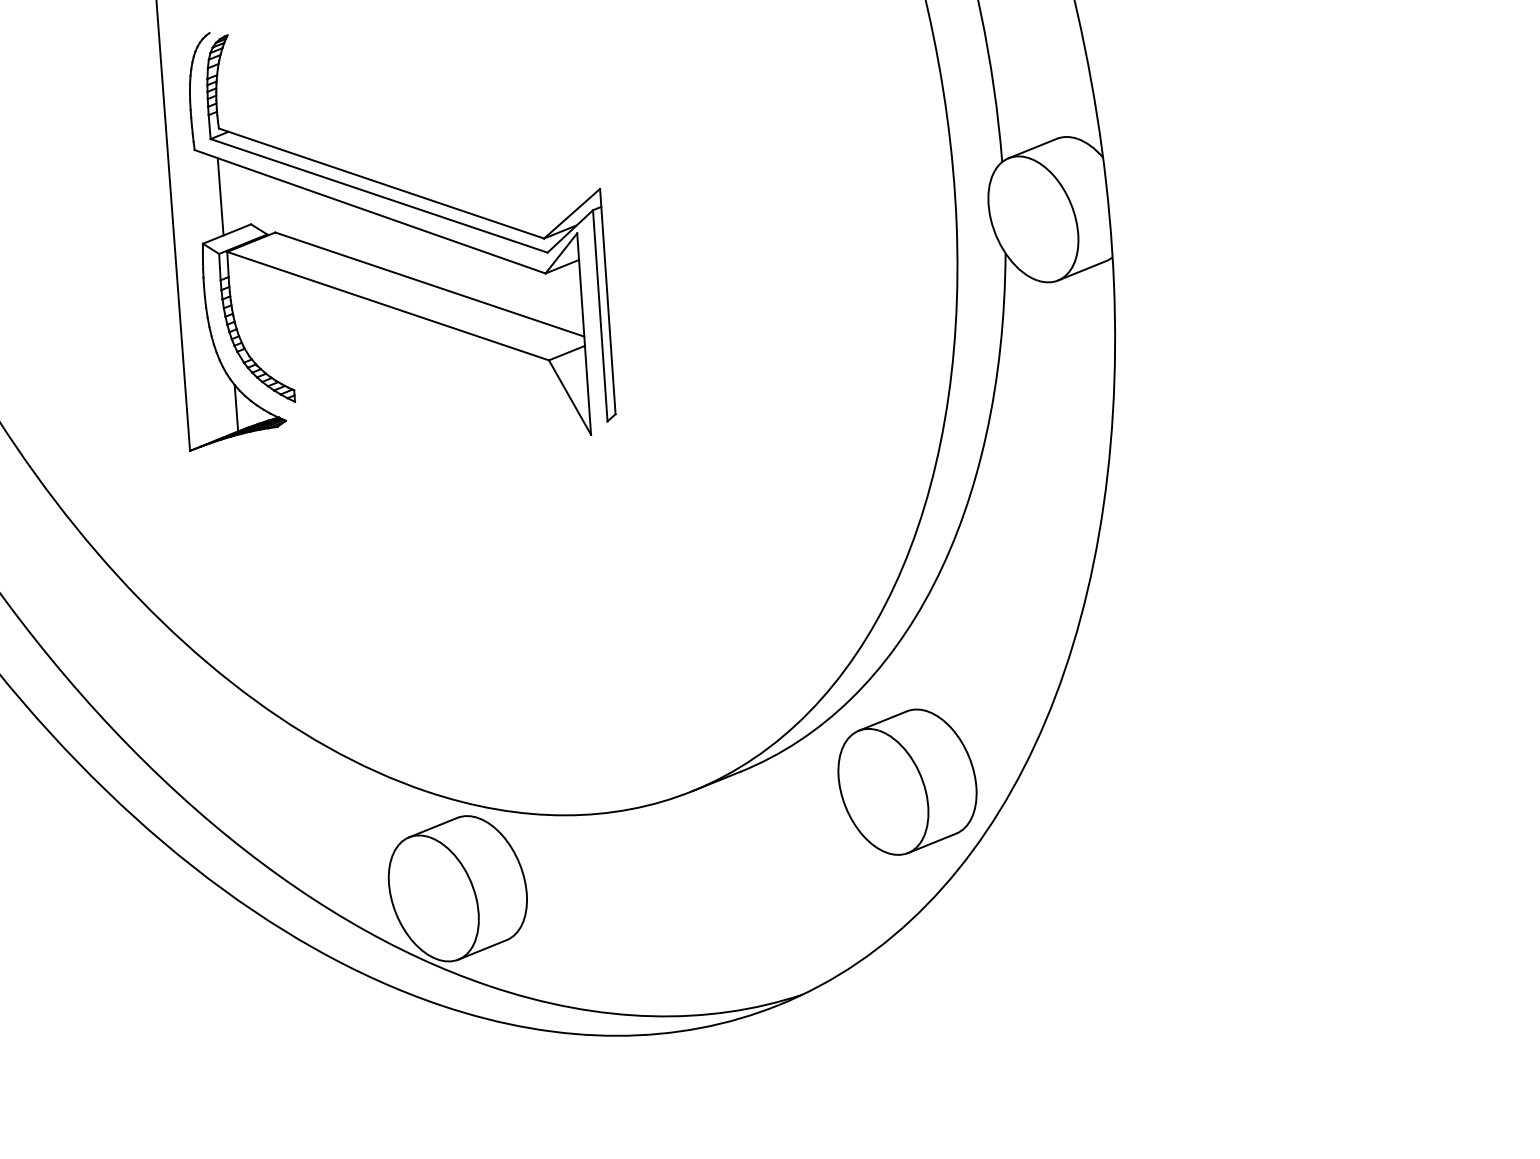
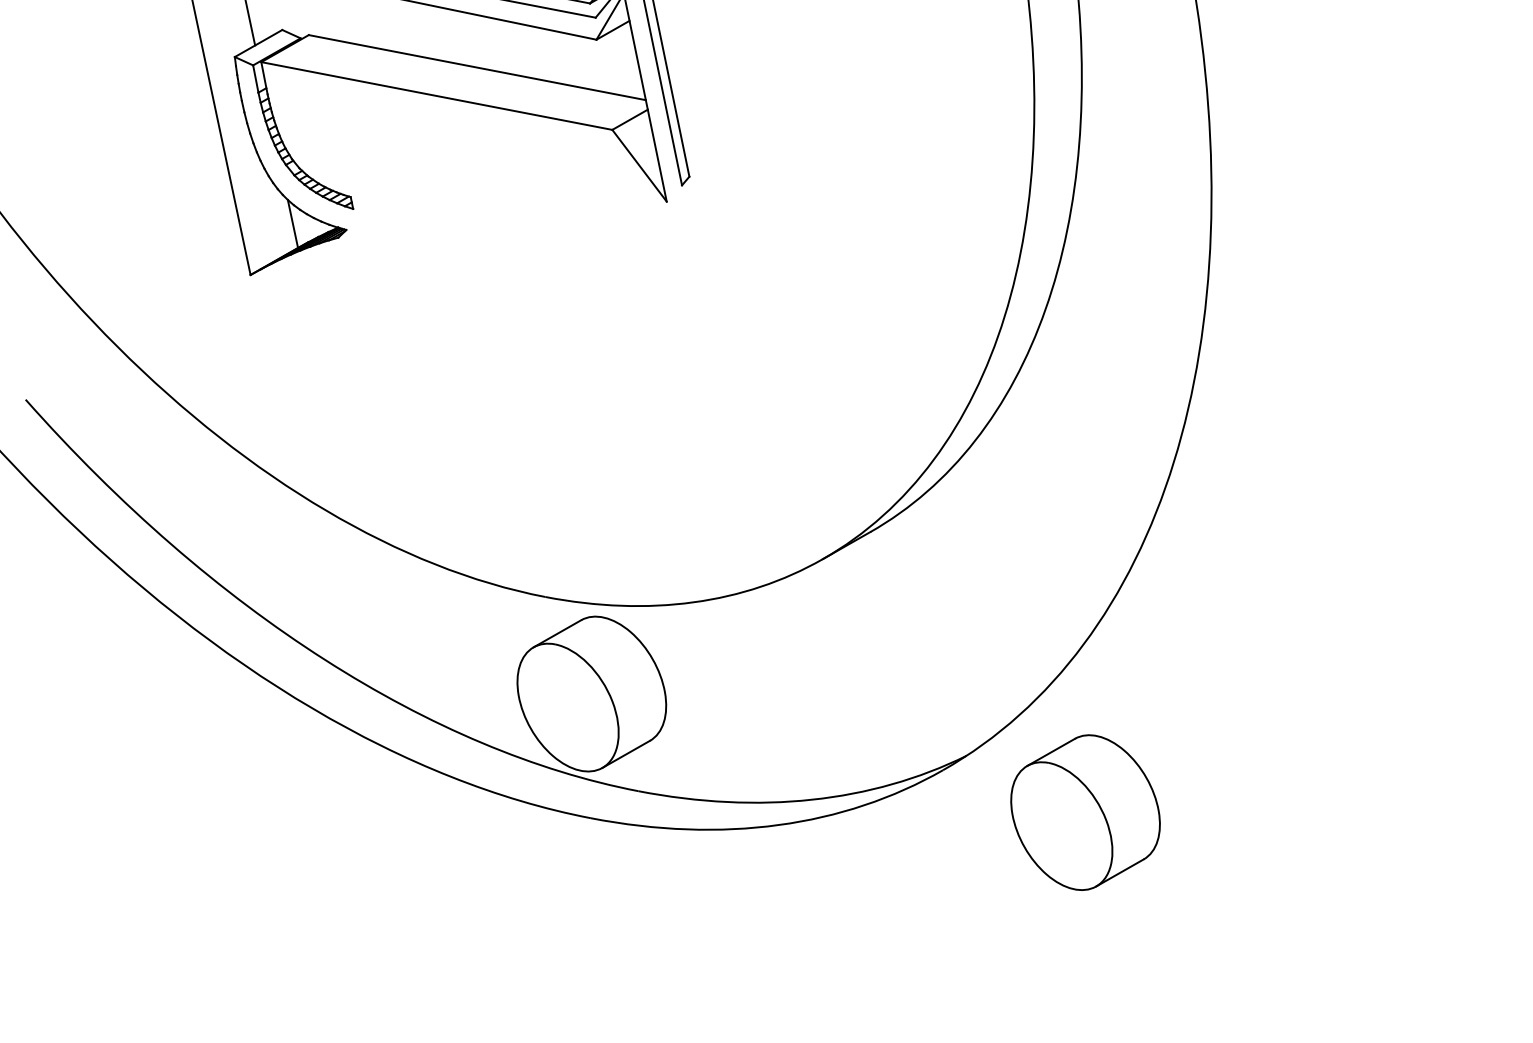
part: (907, 781) -> (1085, 811), moved

